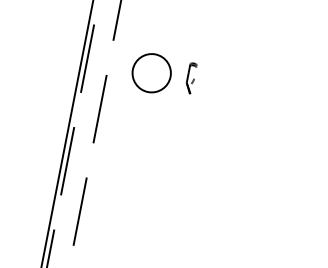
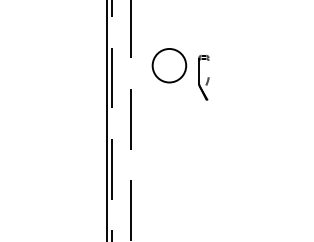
circle: (151, 72) -> (169, 65), moved
part: (190, 78) -> (203, 77), size x1.67

